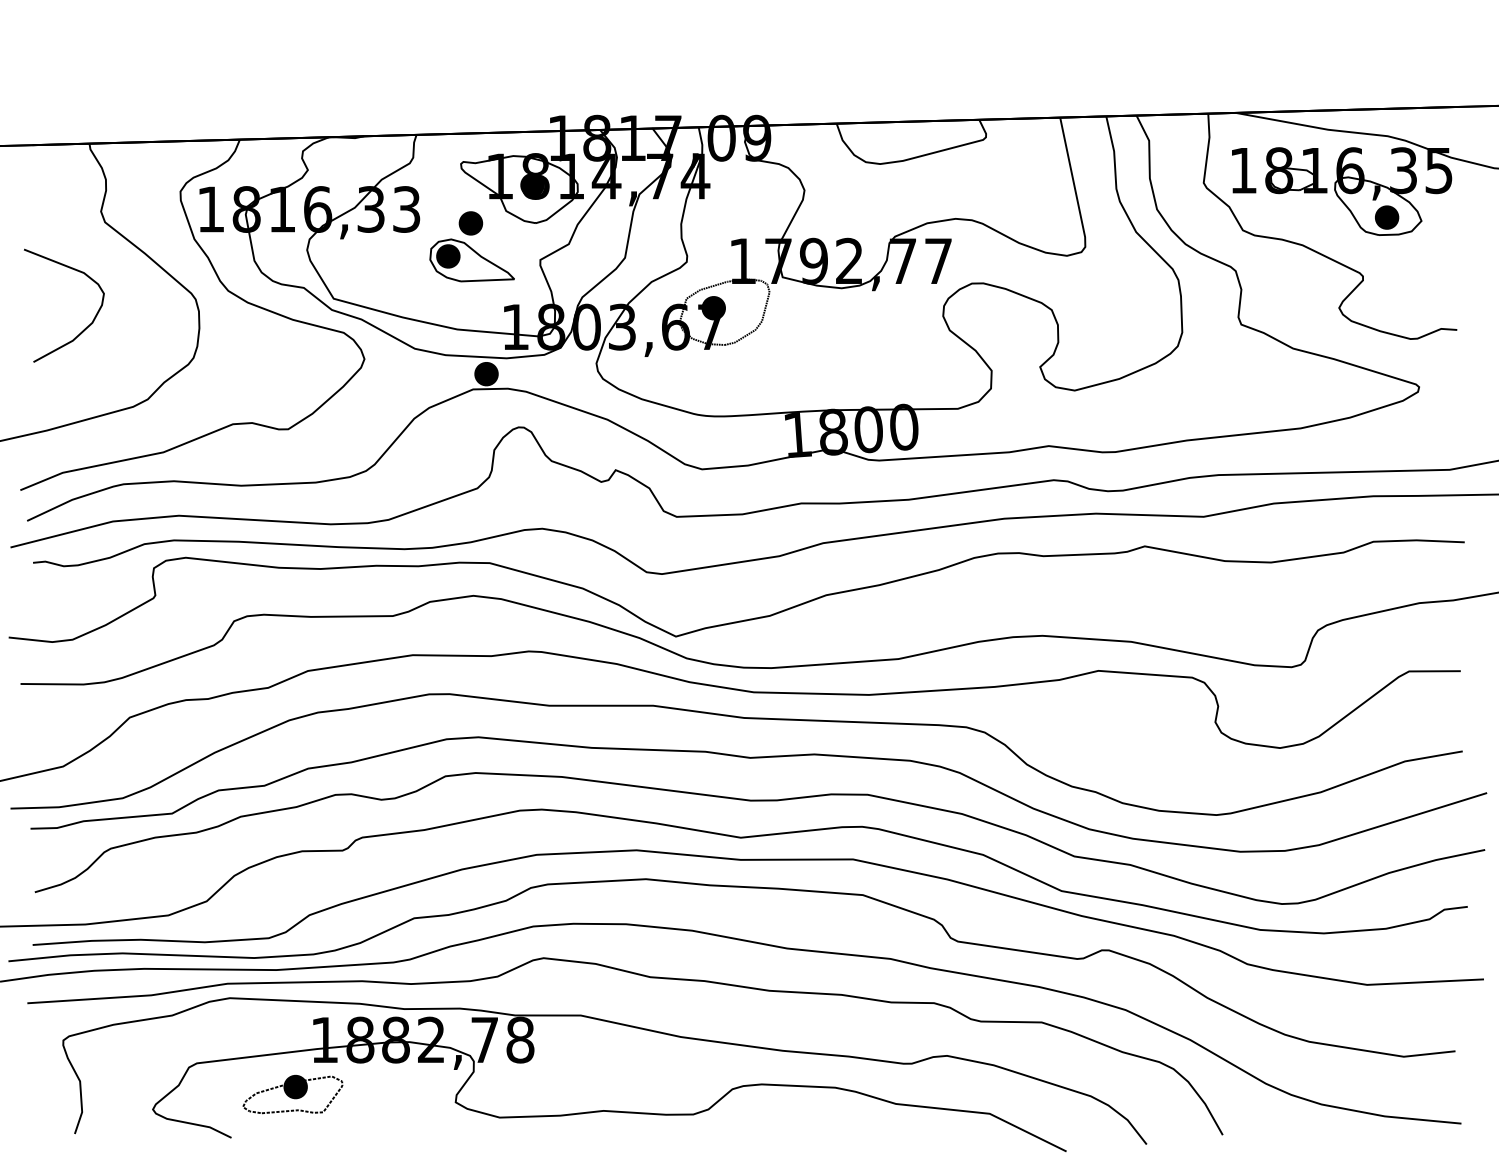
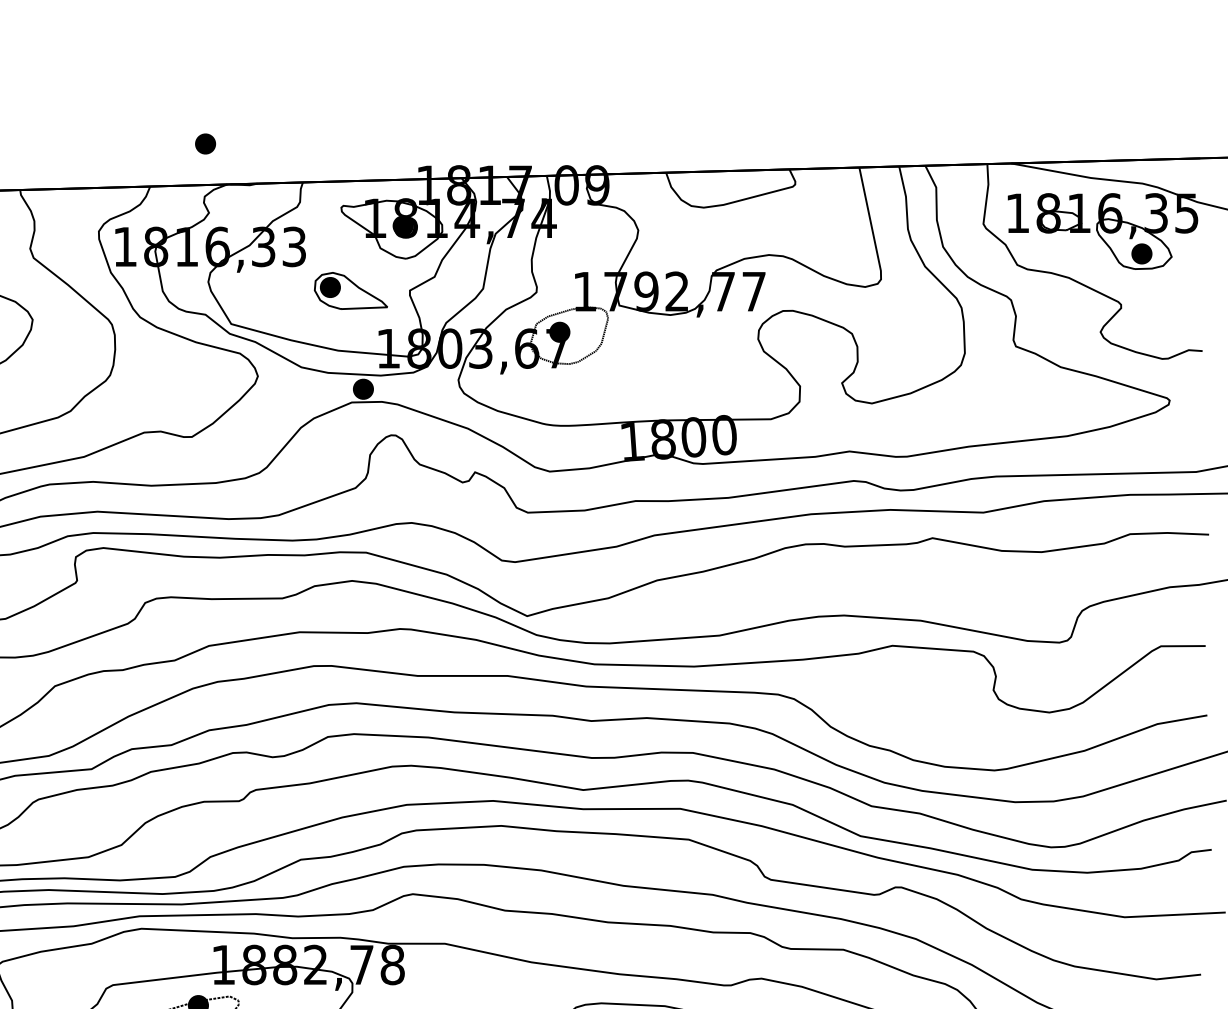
part: (470, 223) -> (205, 144), moved

